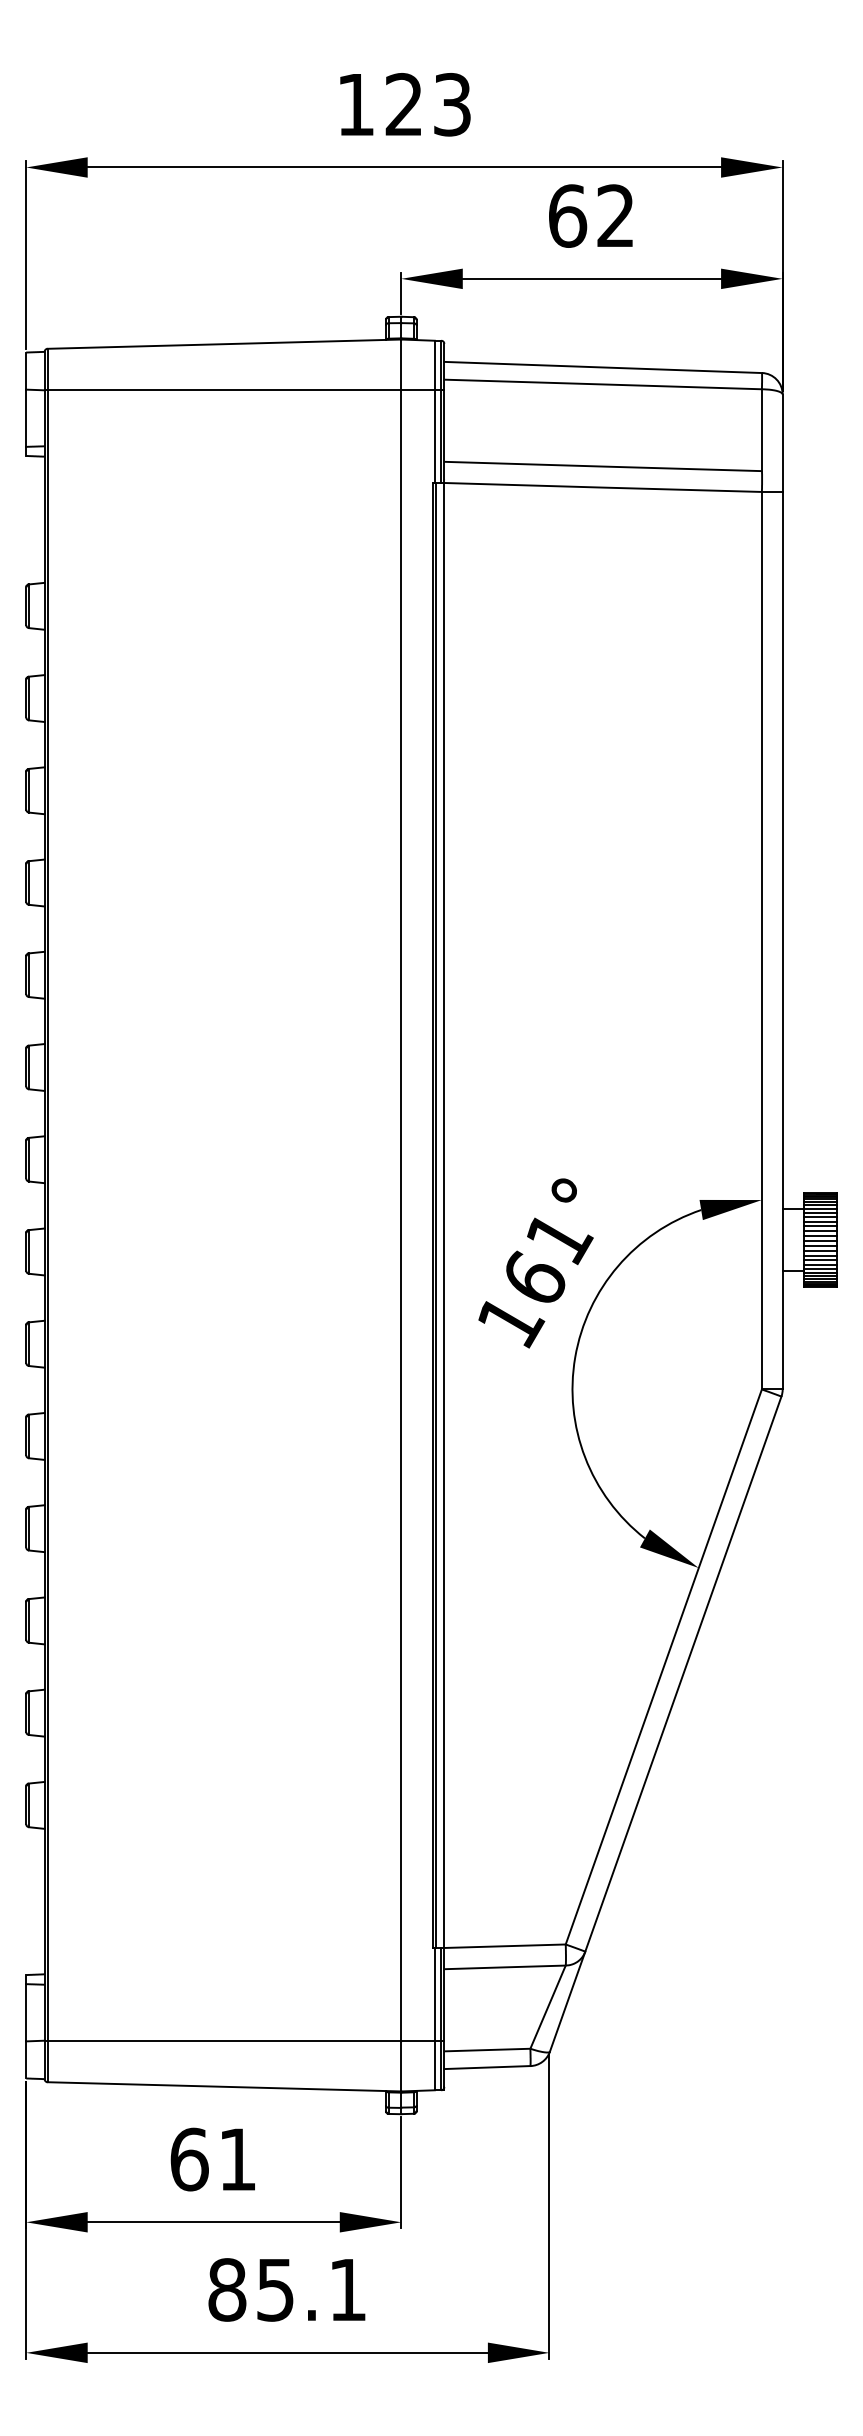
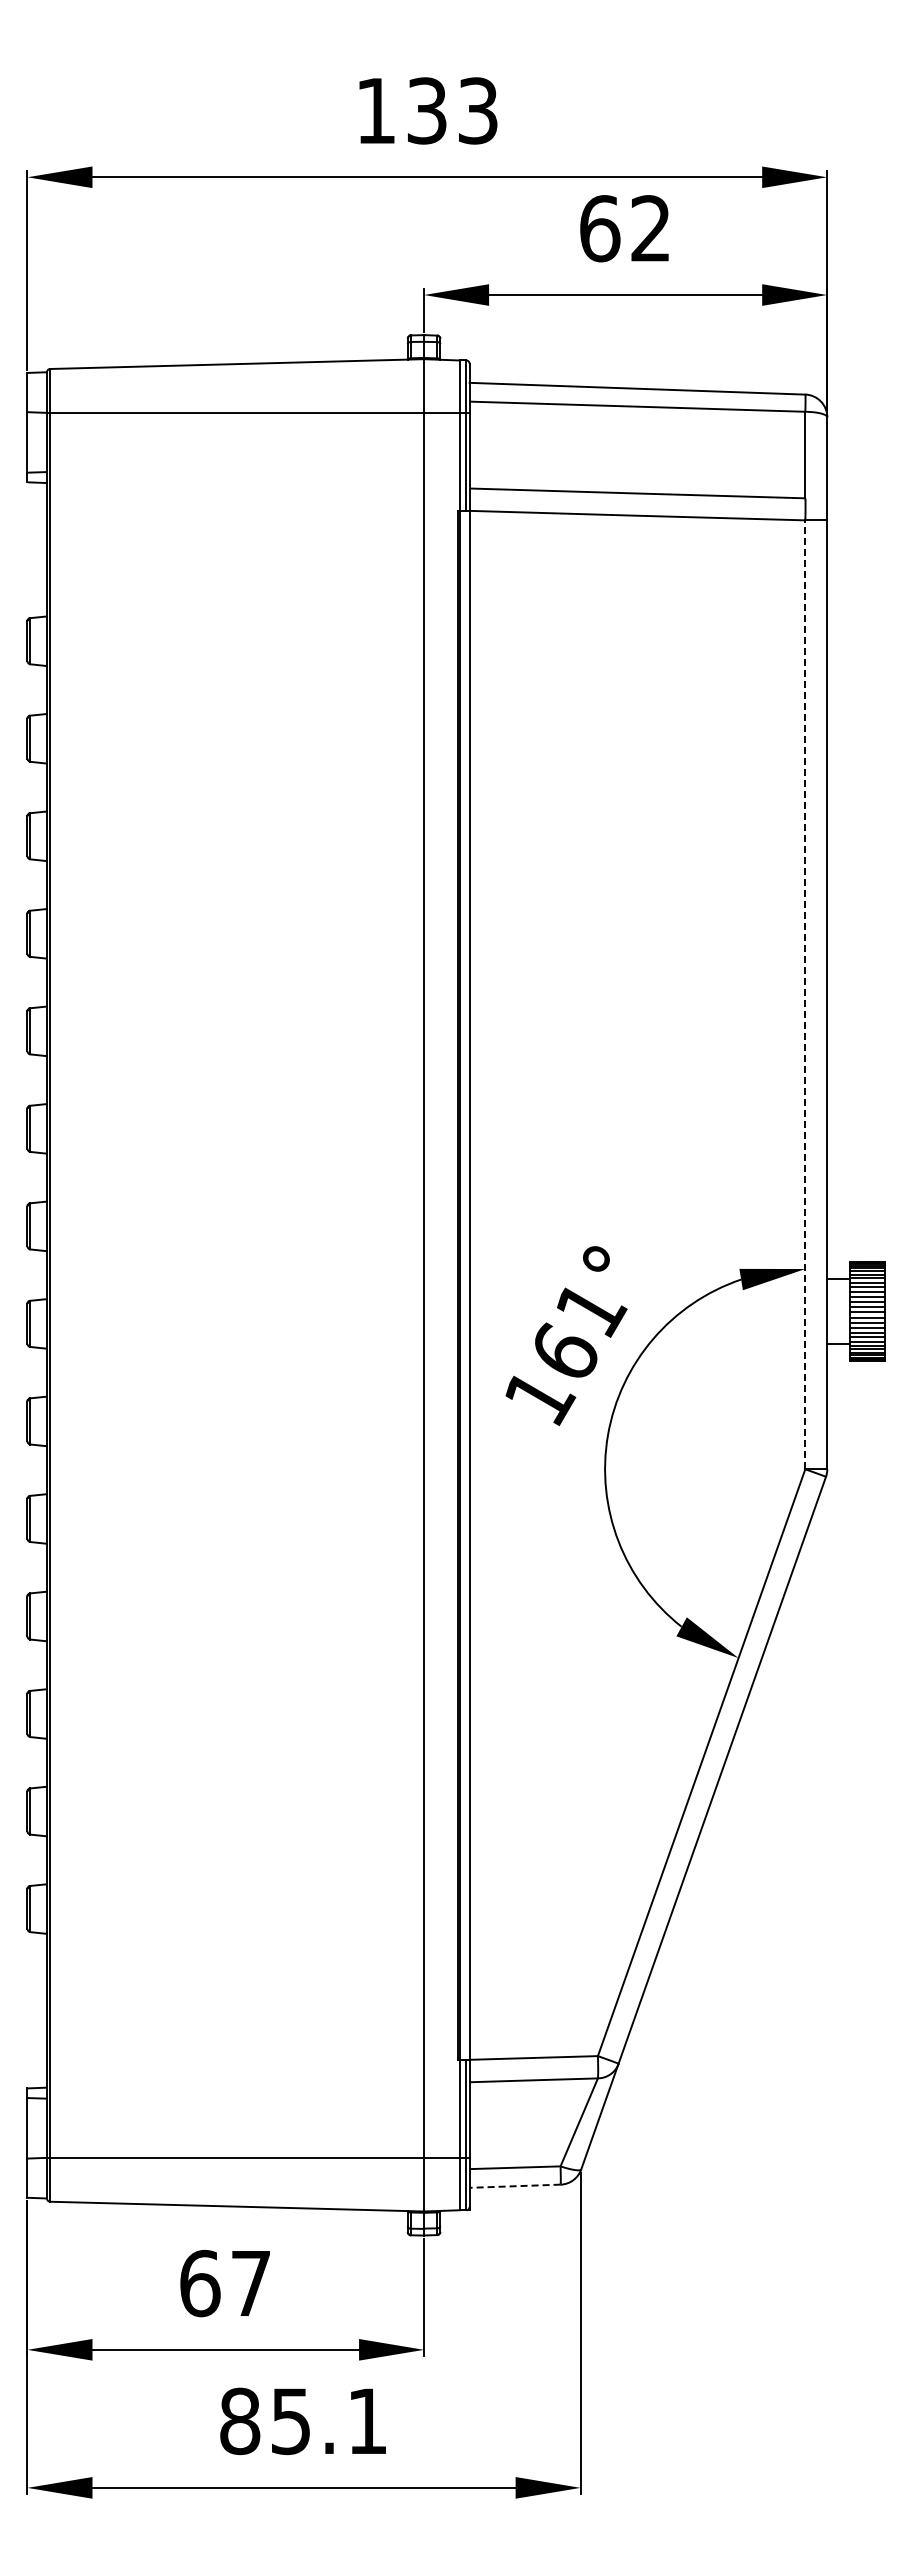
text: (403, 104) -> (426, 110), 123 -> 133
line: (762, 940) -> (805, 994), solid -> dashed
line: (487, 2067) -> (515, 2186), solid -> dashed
text: (237, 2159) -> (250, 2283), 61 -> 67

